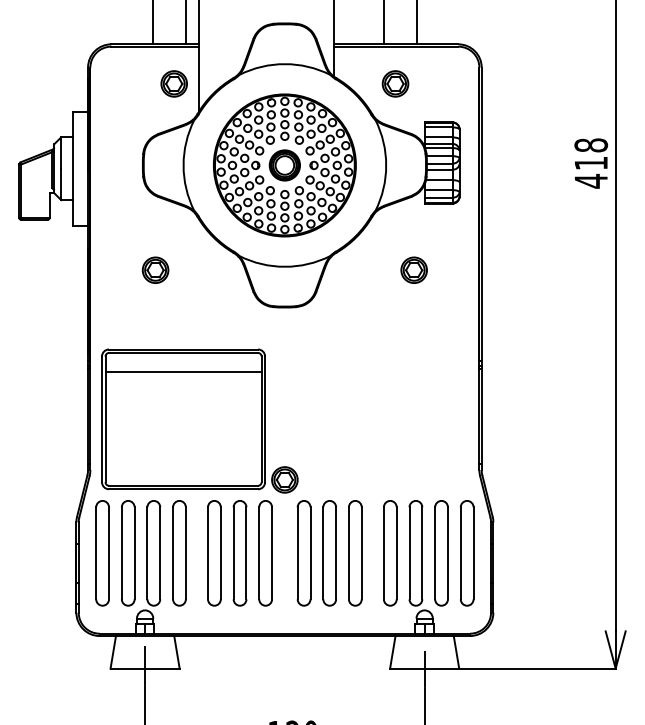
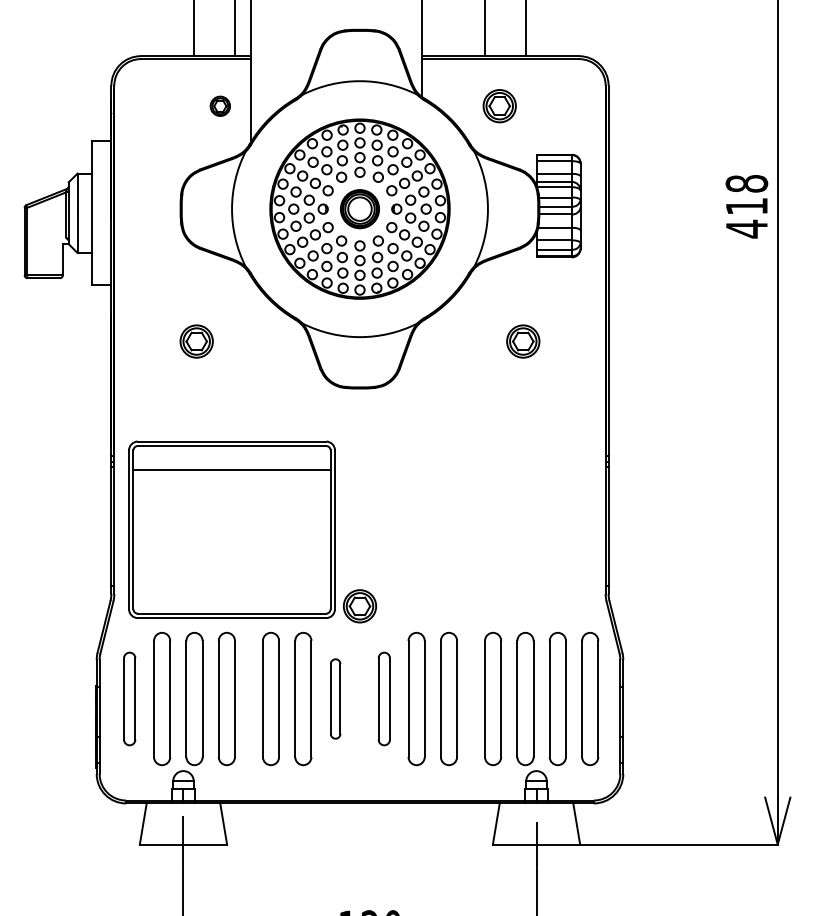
part: (174, 84) -> (220, 106), size x0.6
part: (102, 552) -> (129, 698), size x0.7
part: (265, 552) -> (335, 698), size x0.6
part: (304, 552) -> (384, 698), size x0.7

